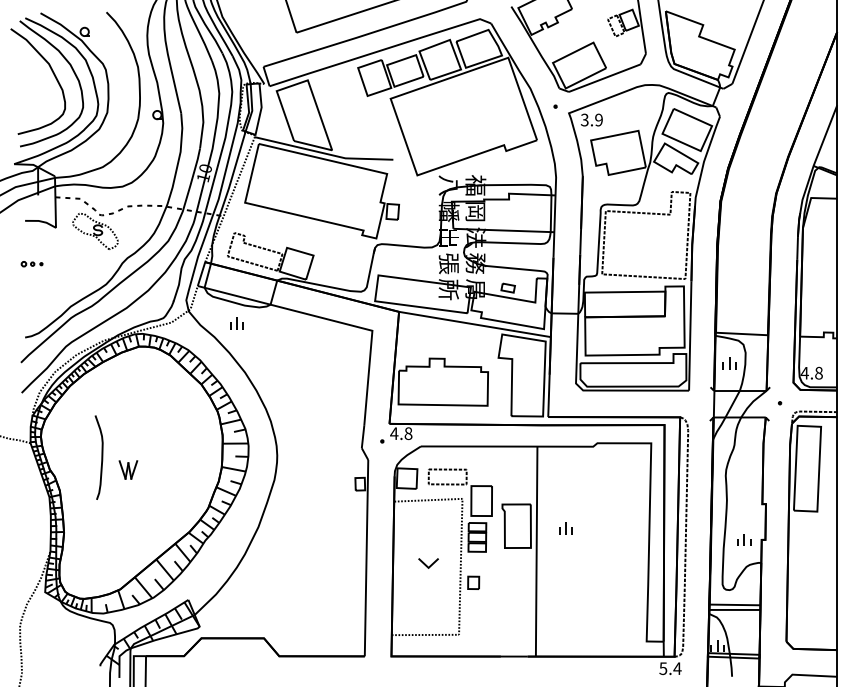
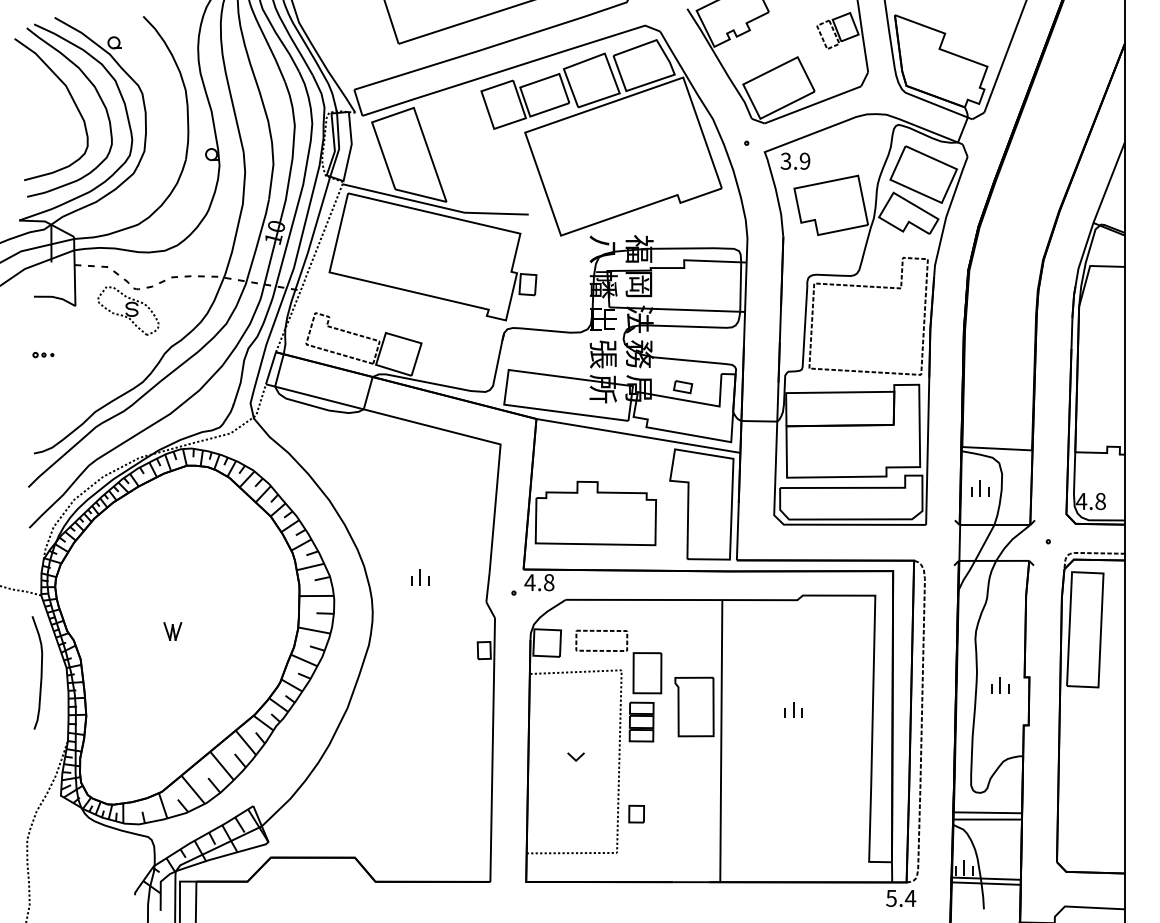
part: (32, 264) -> (43, 355), size x0.71
part: (236, 323) -> (420, 577), moved
curve: (101, 457) -> (40, 672), moved
part: (128, 470) -> (172, 631), size x0.71
part: (565, 528) -> (793, 709), moved
part: (744, 539) -> (1000, 685), moved
part: (428, 563) -> (575, 756), size x0.62
part: (473, 582) -> (636, 813), moved

